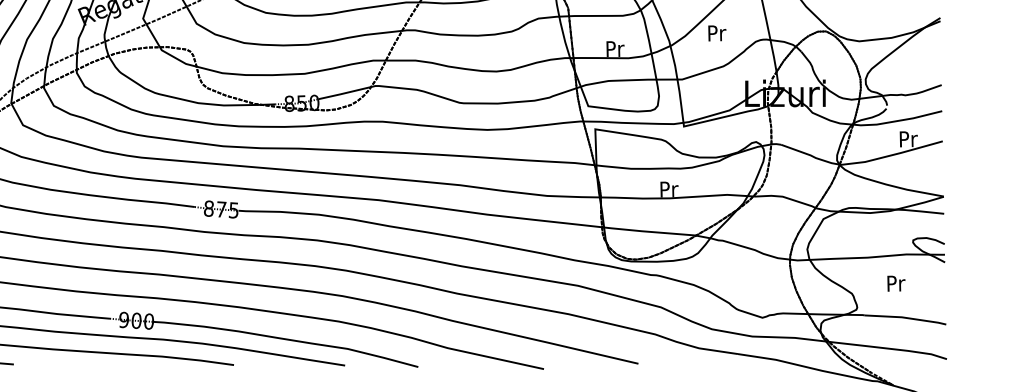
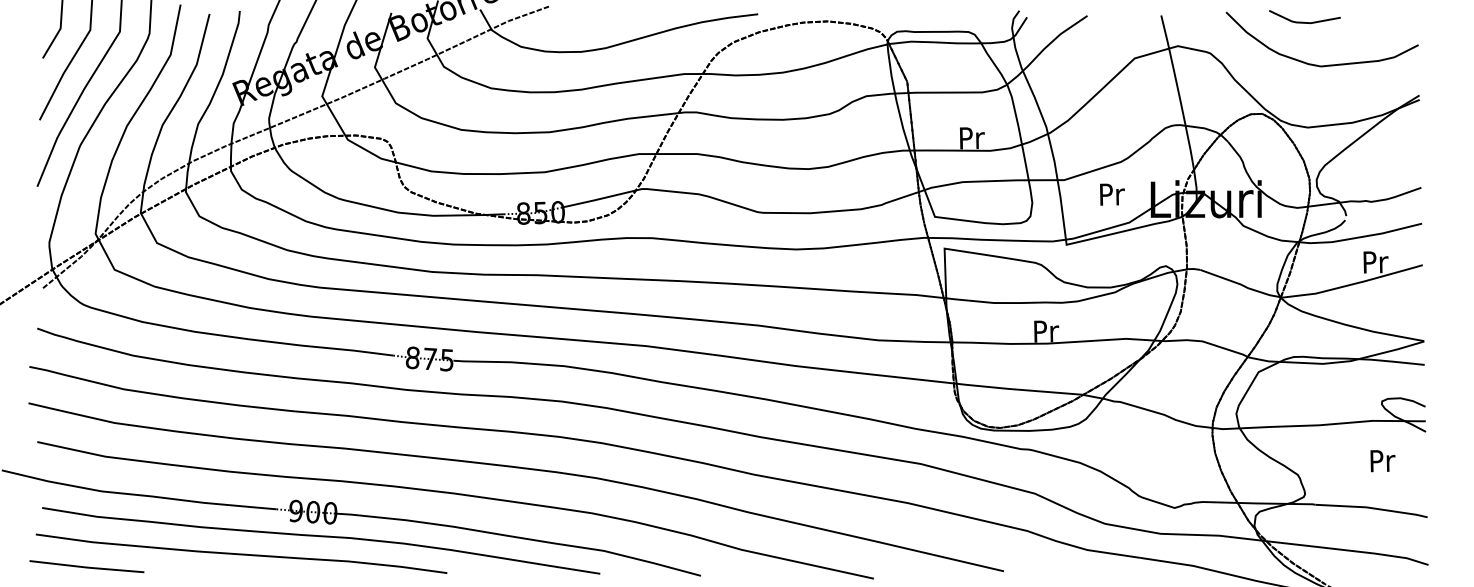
text: (717, 33) -> (1112, 194), moved
text: (896, 283) -> (1382, 461), moved

